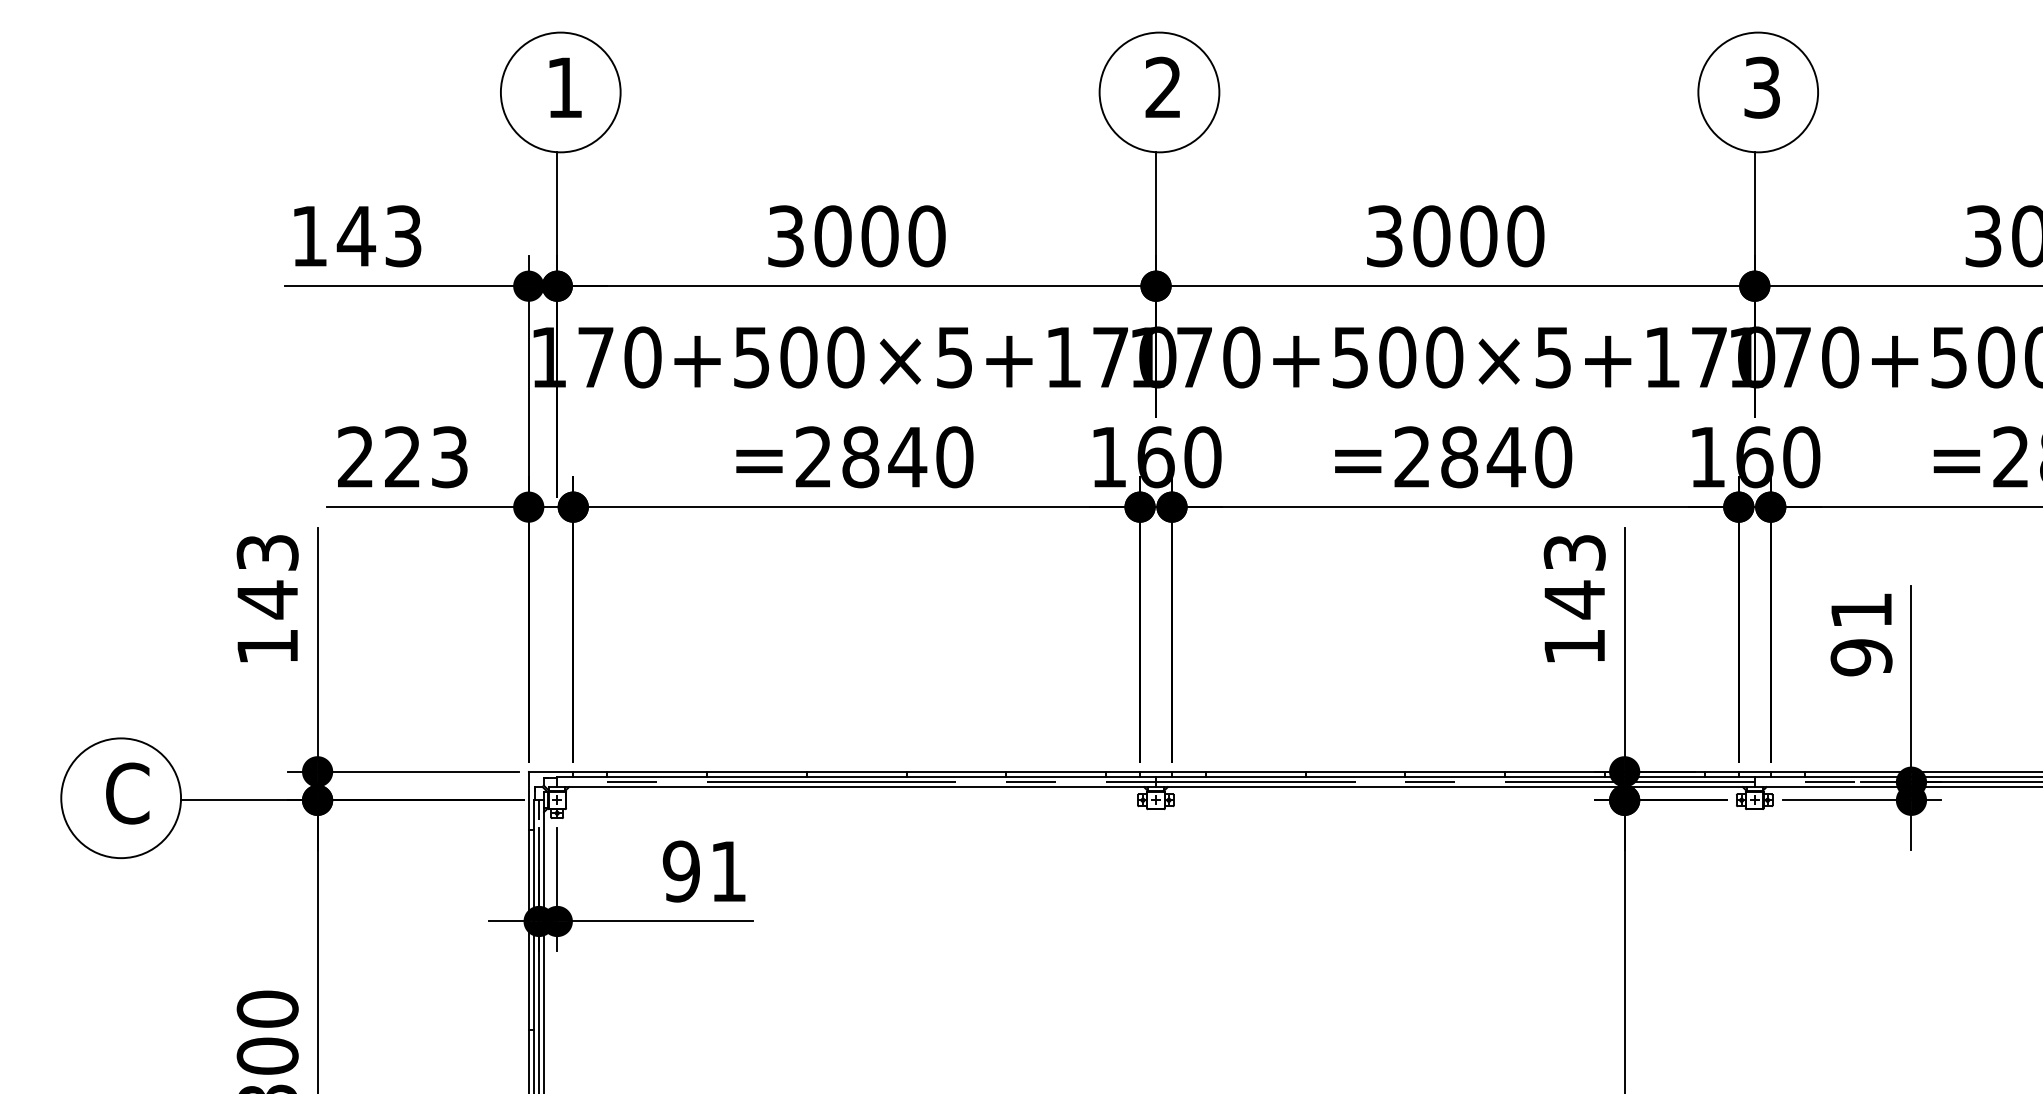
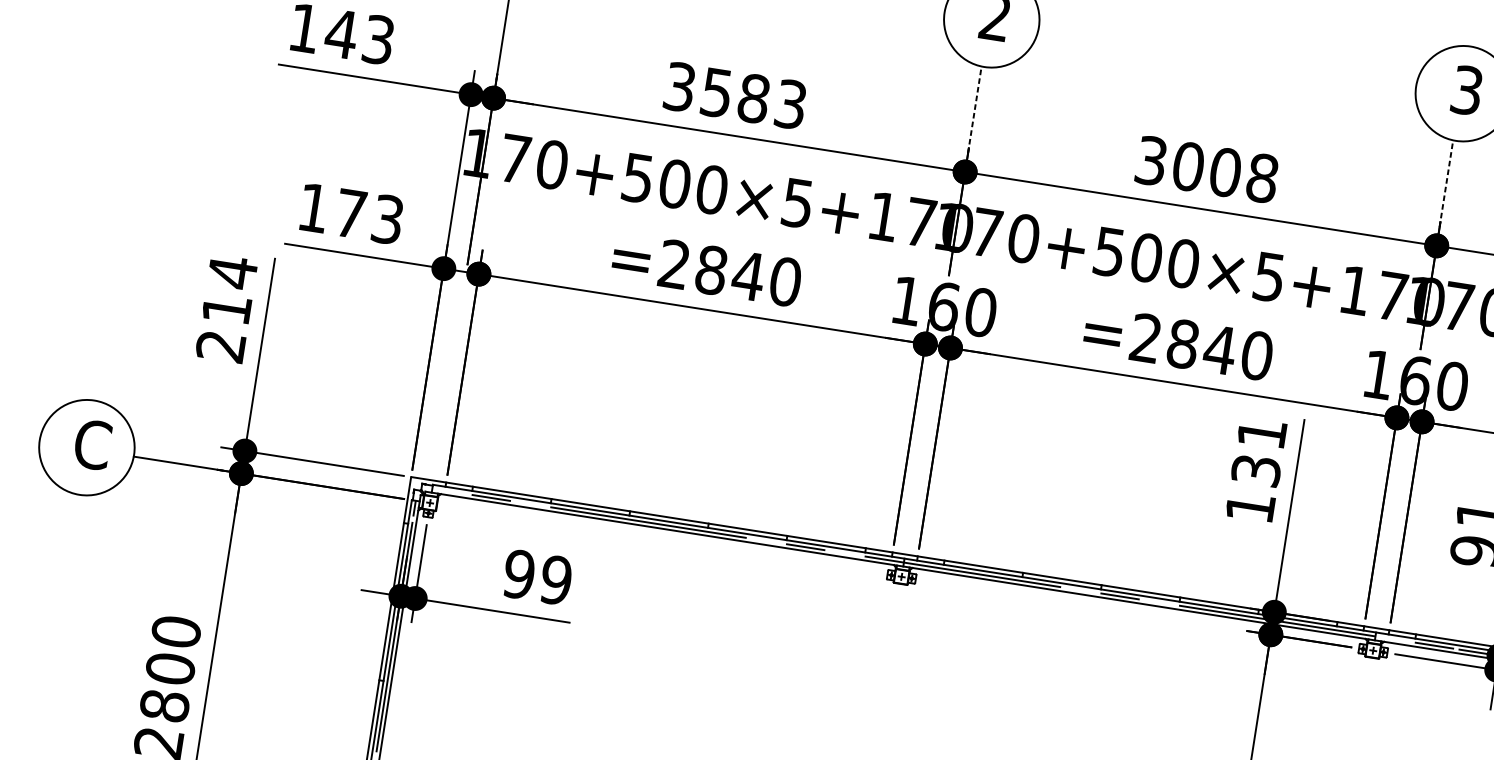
line: (1155, 206) -> (974, 109), solid -> dashed
line: (1754, 206) -> (1446, 183), solid -> dashed
text: (879, 236) -> (753, 98), 3000 -> 3583
text: (1525, 236) -> (1262, 178), 3000 -> 3008
text: (379, 456) -> (332, 210), 223 -> 173
text: (1574, 577) -> (1258, 453), 143 -> 131
text: (267, 598) -> (226, 308), 143 -> 214
text: (727, 871) -> (555, 580), 91 -> 99

